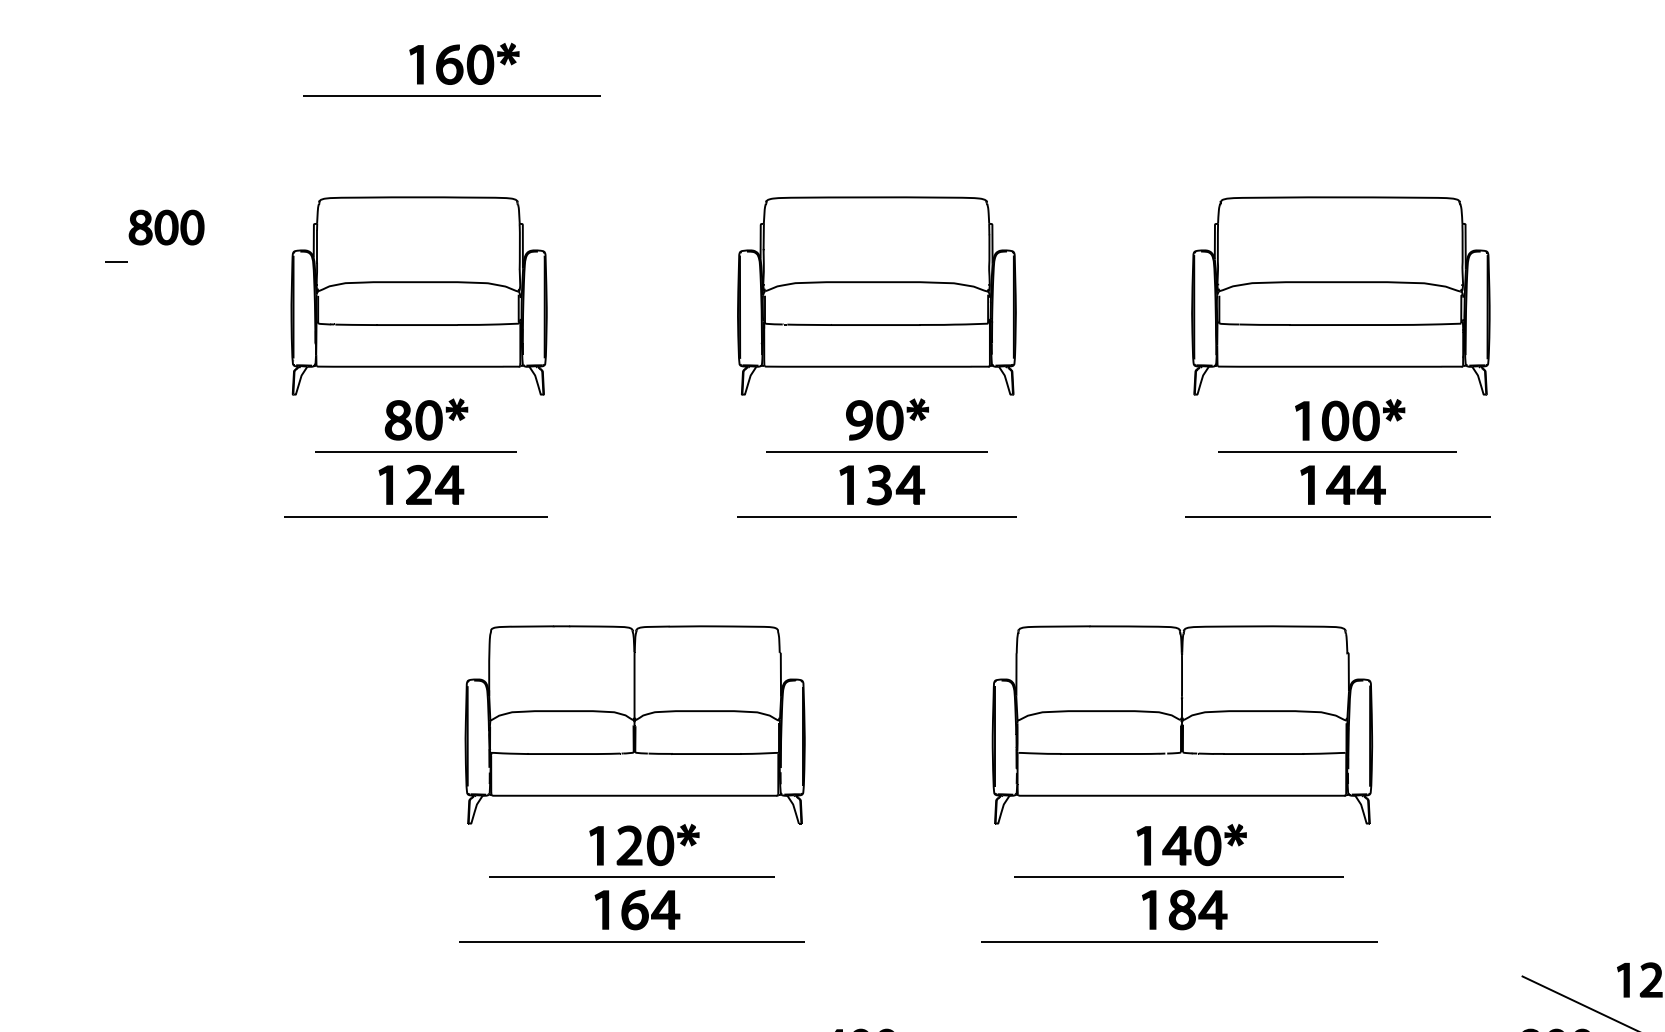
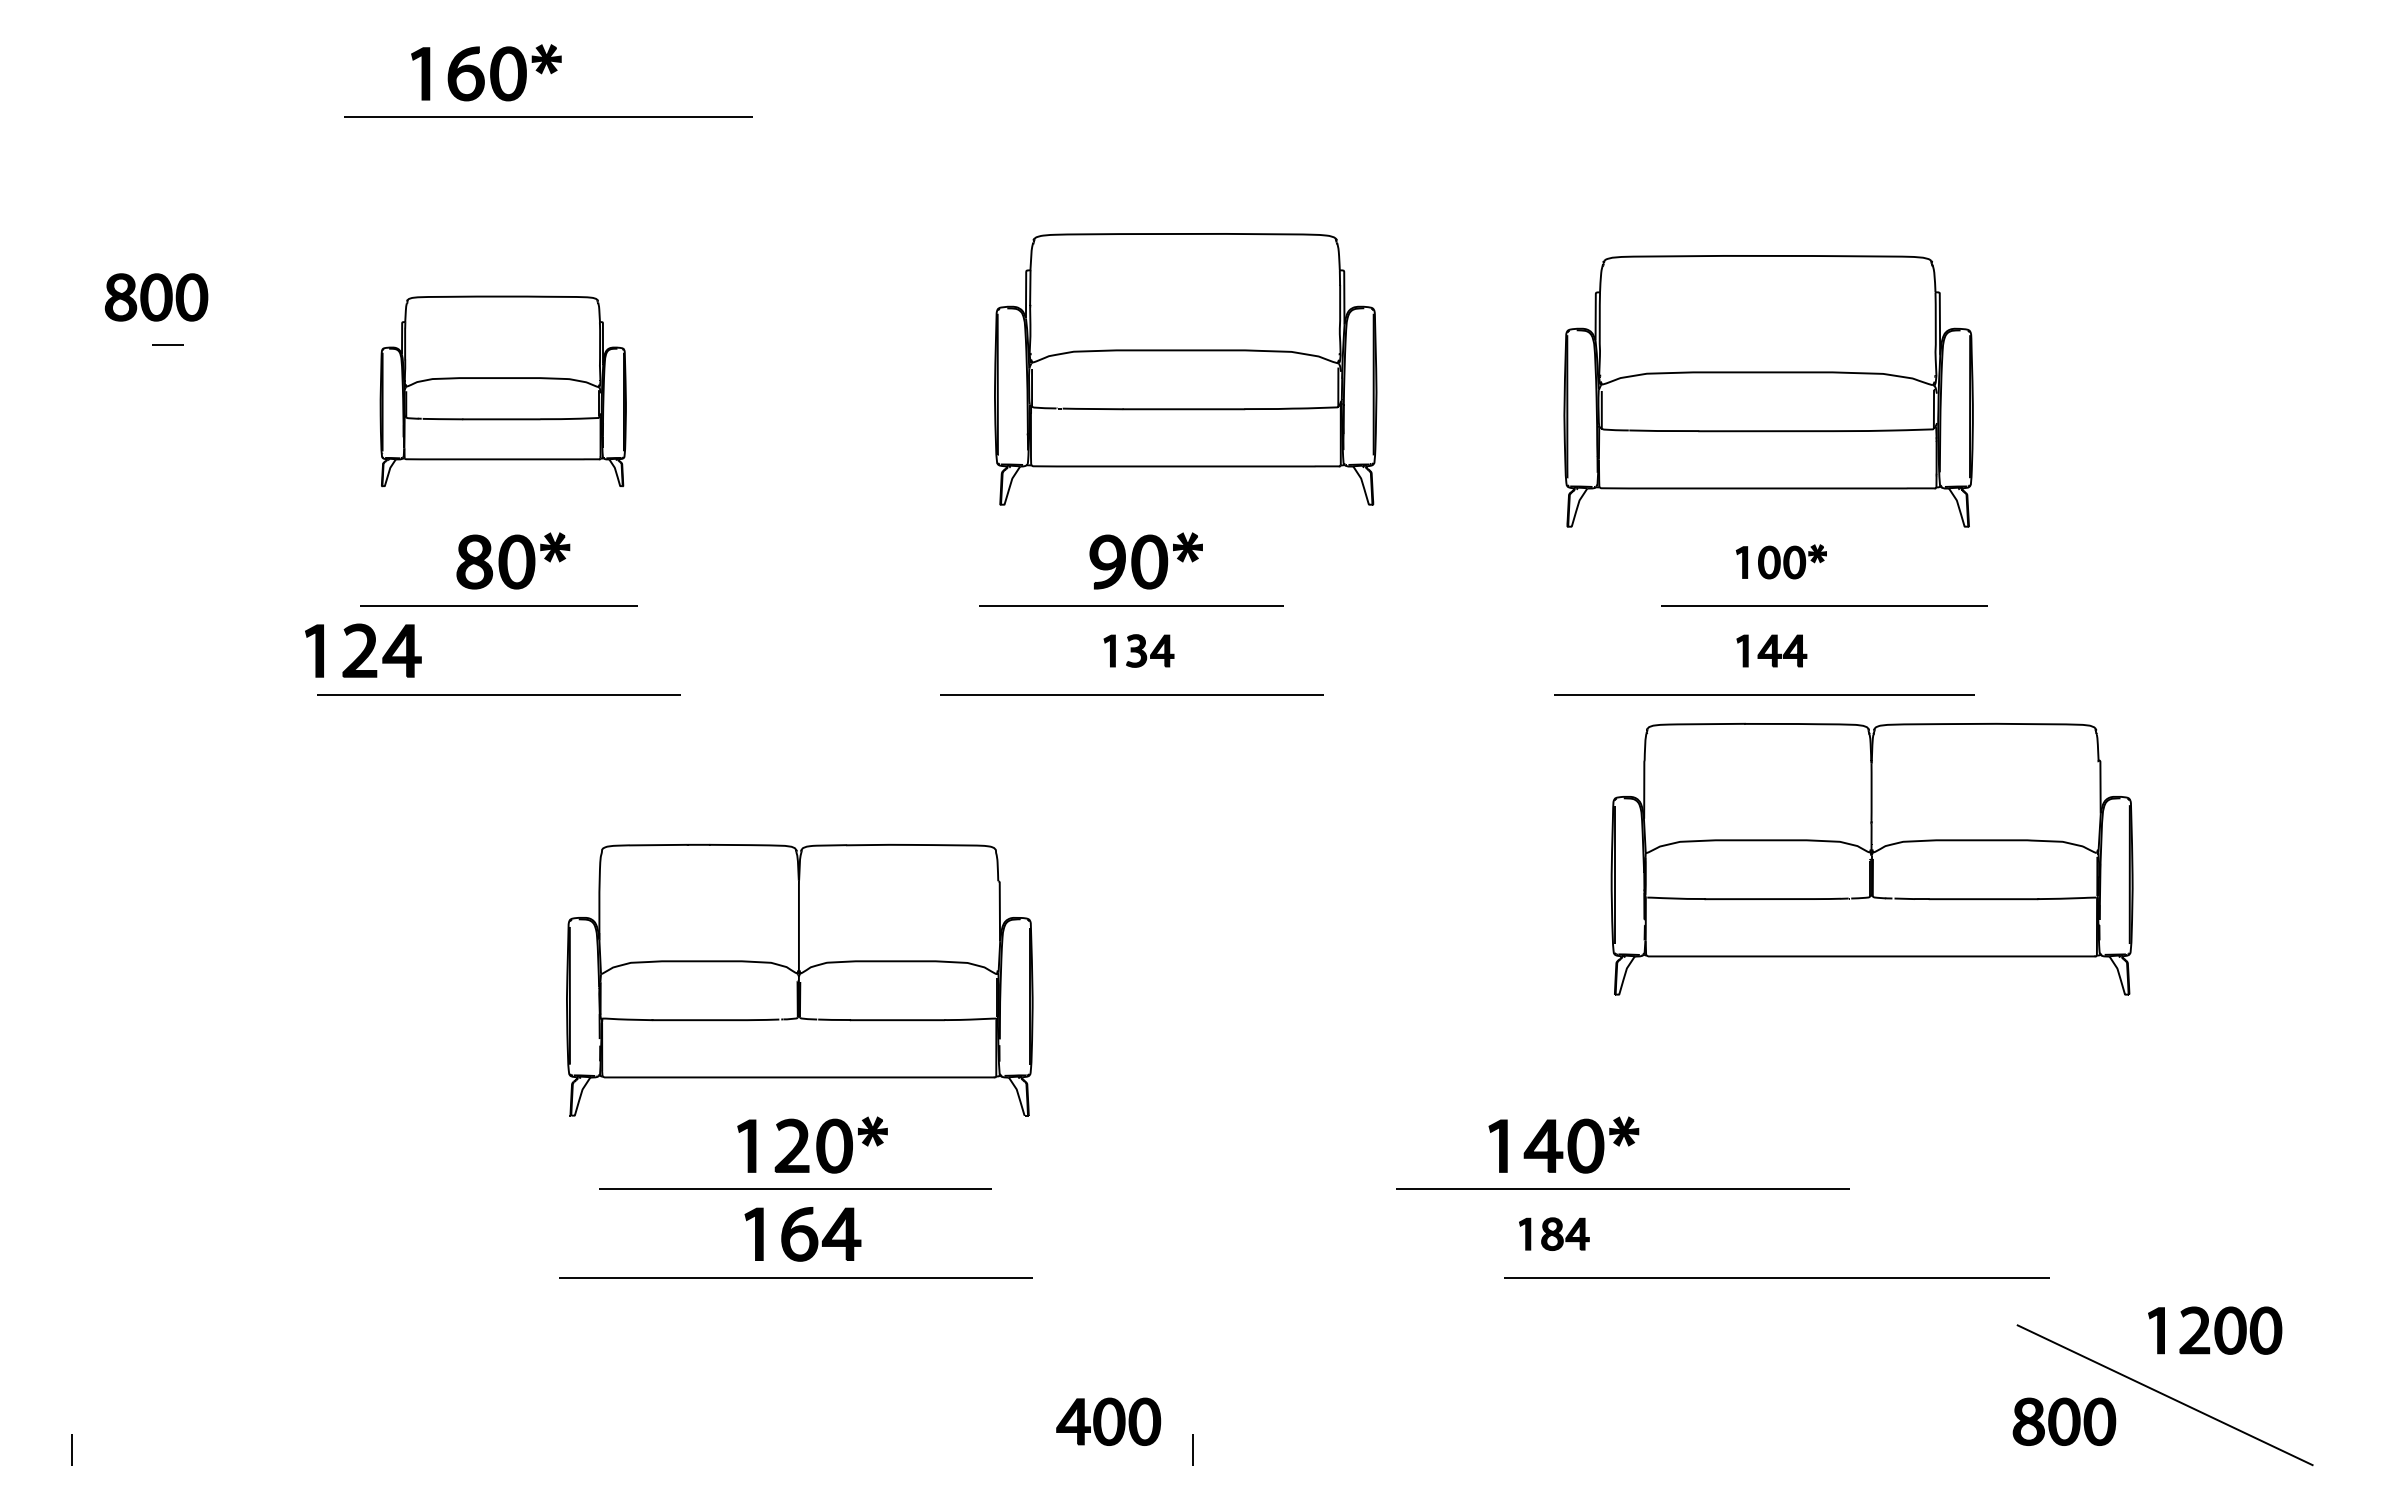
part: (464, 63) -> (486, 72), moved
line: (116, 261) -> (167, 344), moved
part: (419, 296) -> (503, 391), size x0.7
part: (876, 296) -> (1185, 369), moved
part: (1350, 419) -> (1781, 561), size x0.6
line: (1337, 451) -> (1824, 605), moved
part: (421, 484) -> (363, 650), moved
part: (881, 484) -> (1138, 650), size x0.6
part: (1342, 484) -> (1771, 650), size x0.6
part: (1181, 724) -> (1871, 858), moved
line: (1179, 876) -> (1622, 1188), moved
part: (1184, 909) -> (1554, 1233), size x0.6
line: (1179, 941) -> (1776, 1277), moved

